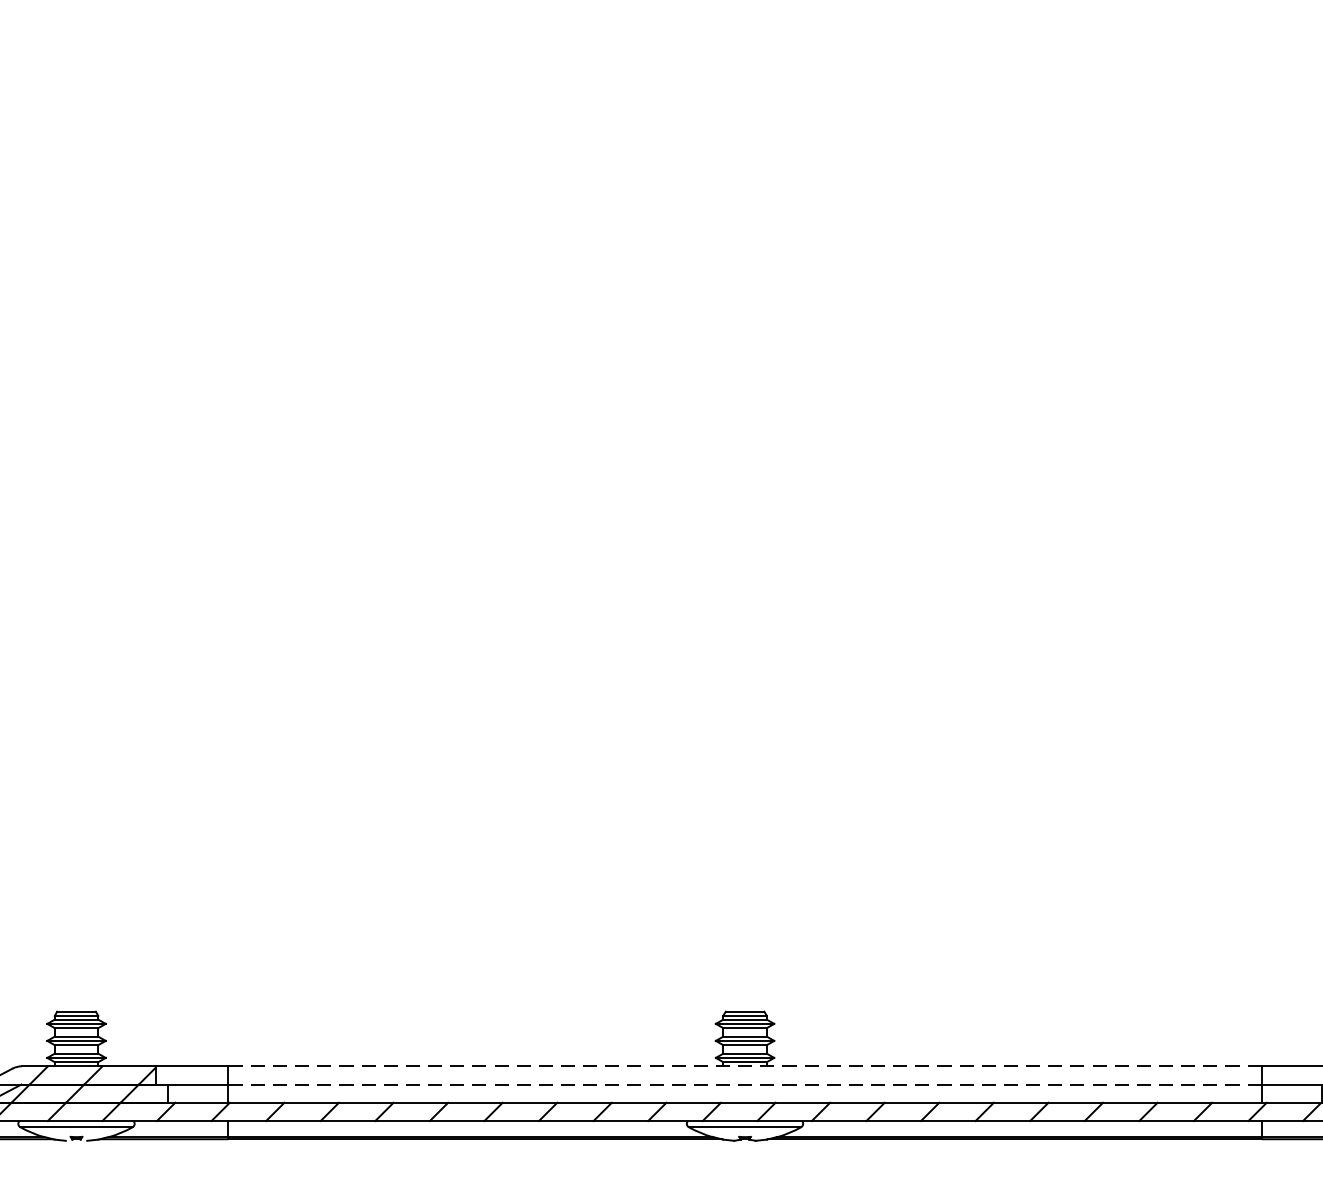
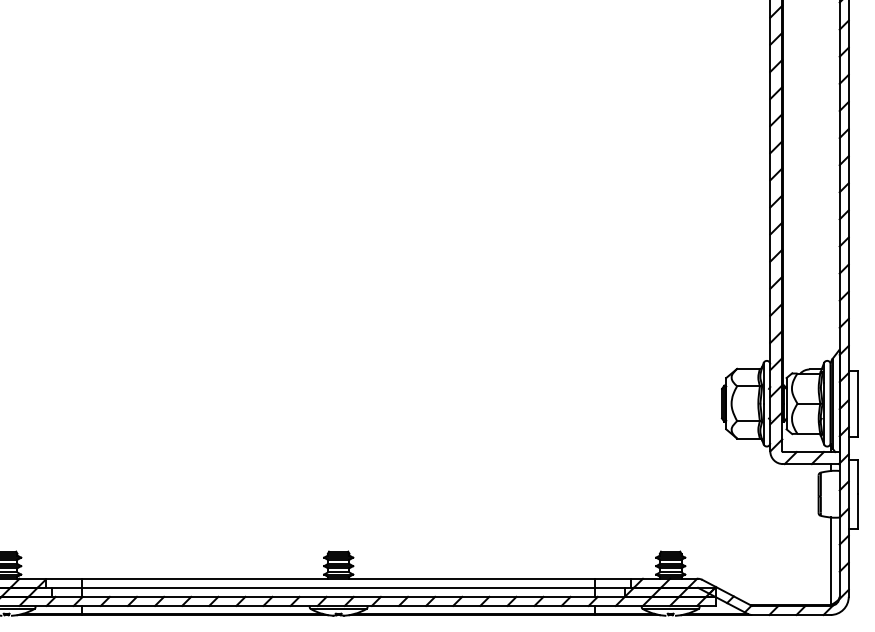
line: (744, 1065) -> (338, 578), dashed -> solid
line: (744, 1083) -> (338, 587), dashed -> solid

